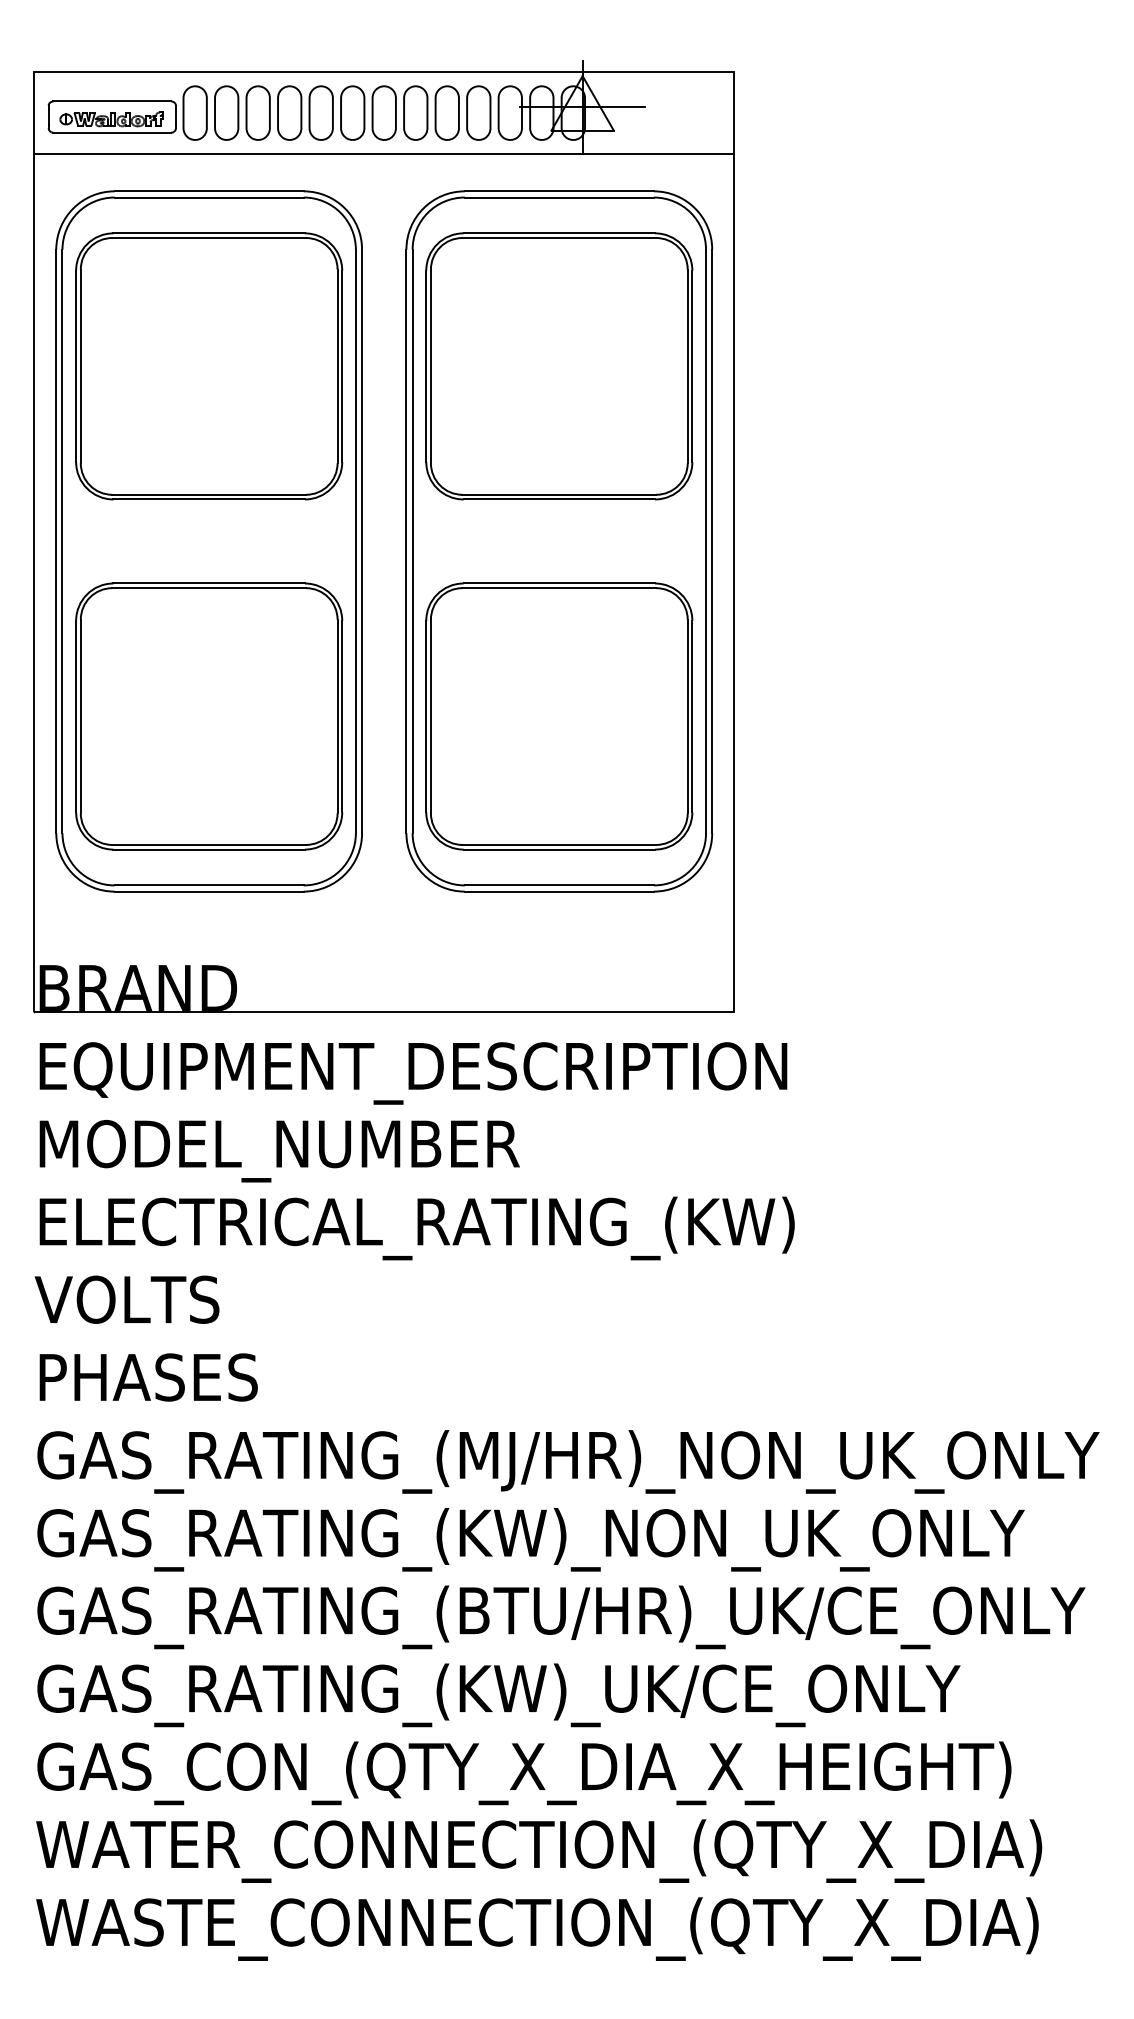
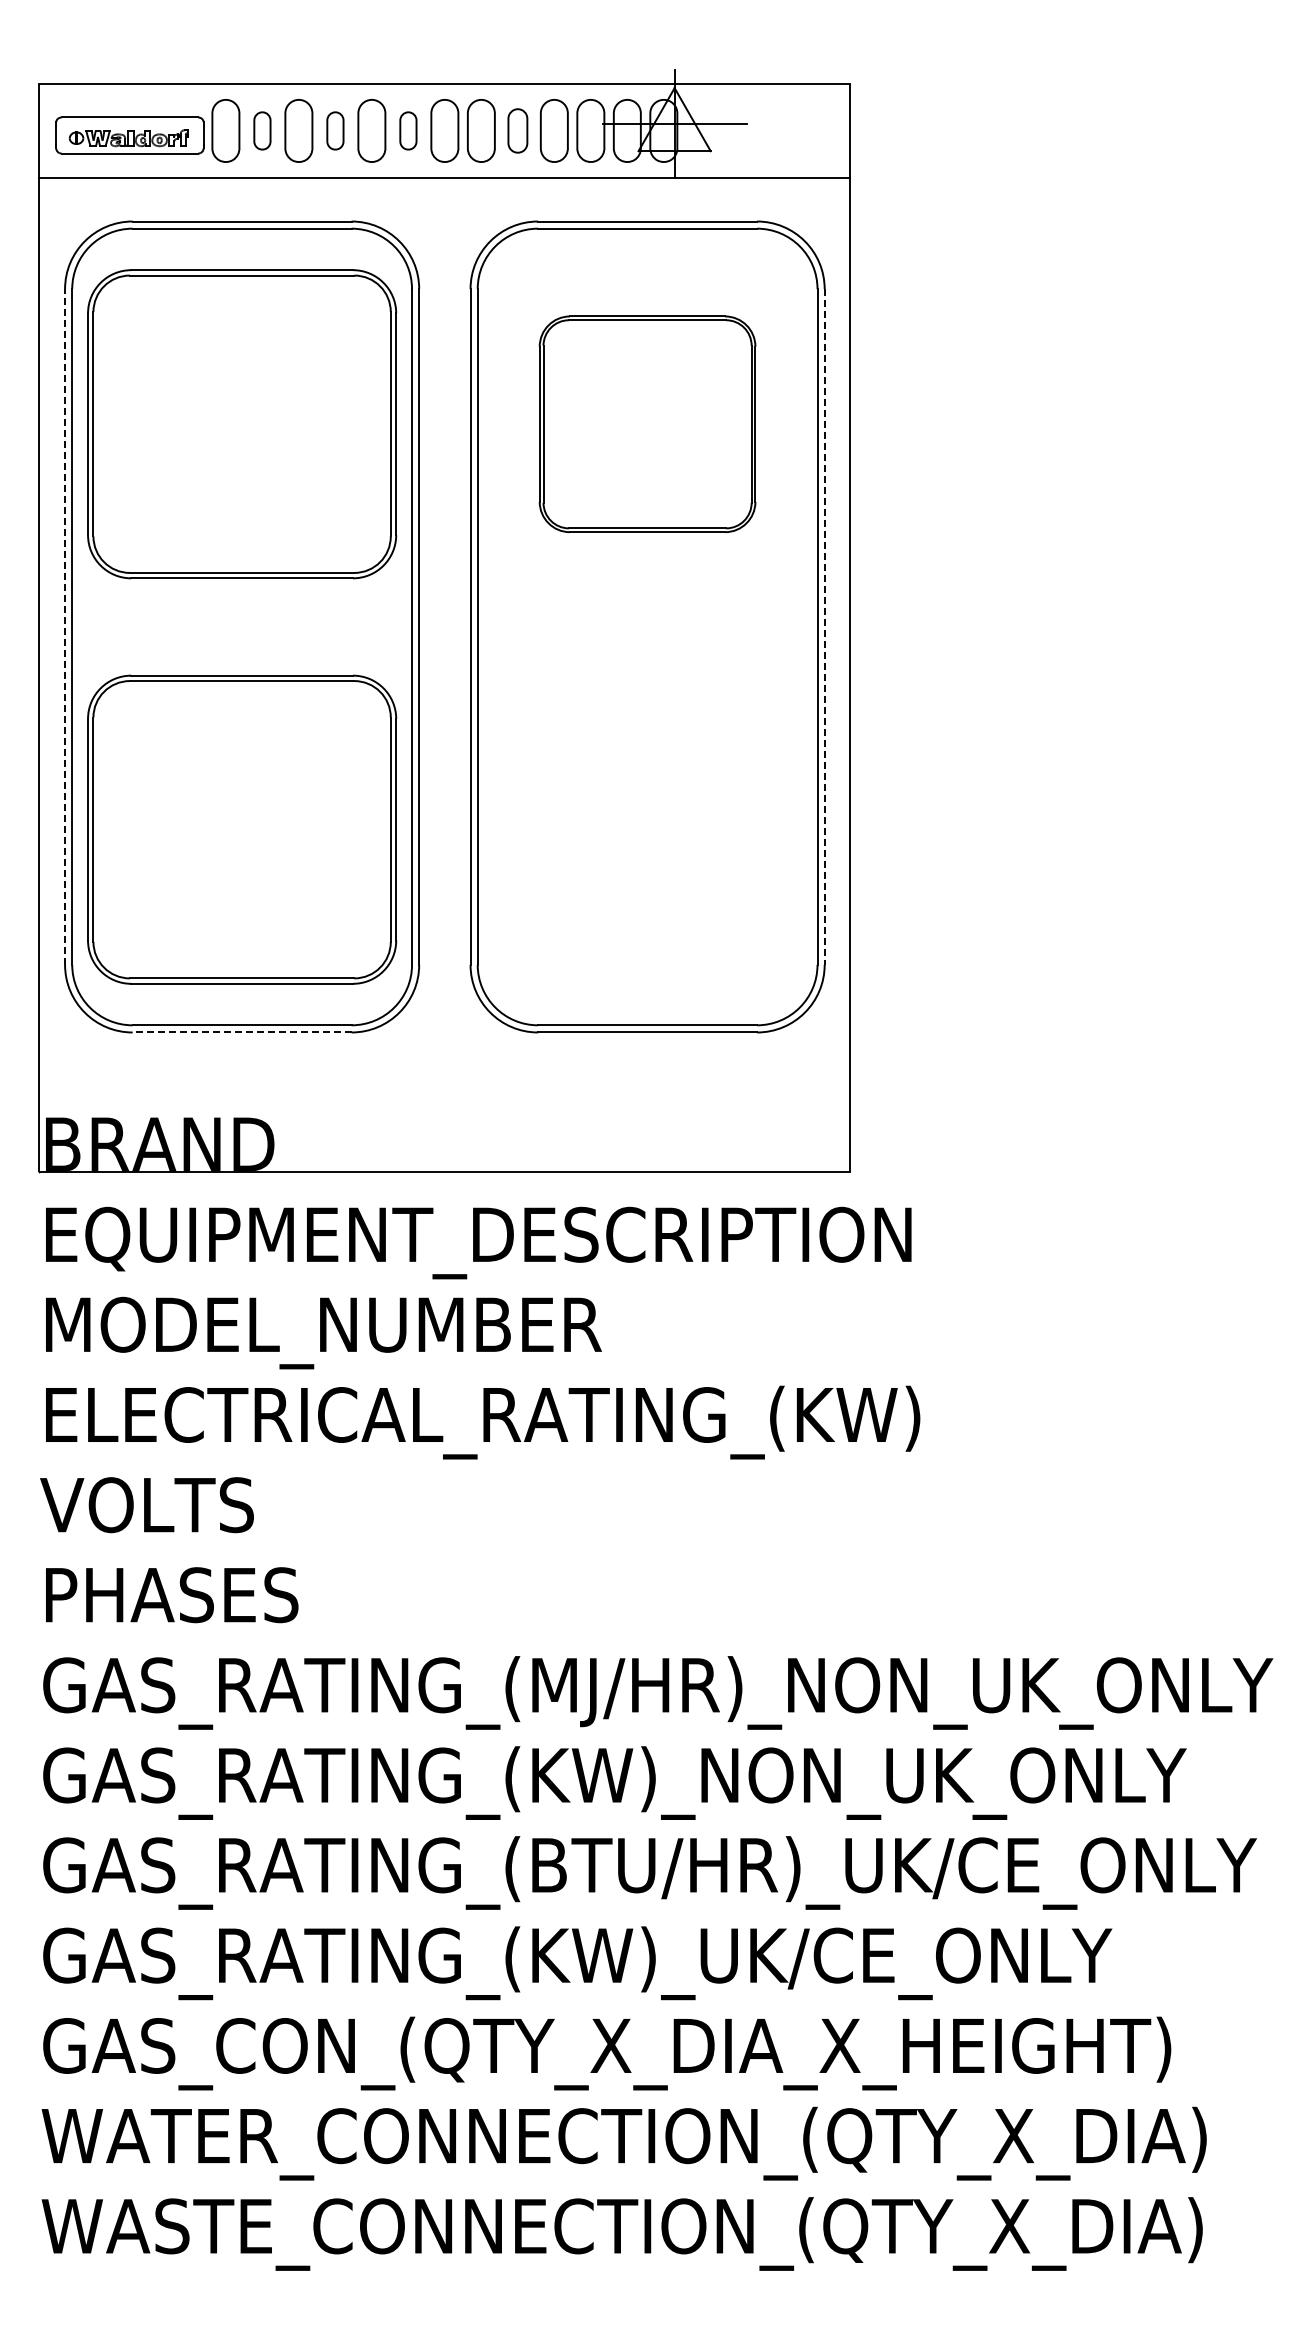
part: (226, 112) -> (262, 130), size x0.6
part: (289, 112) -> (335, 130), size x0.6
part: (352, 112) -> (408, 130), size x0.6
part: (446, 112) -> (517, 130), size x0.7
part: (559, 366) -> (647, 424), size x0.7
line: (56, 541) -> (65, 627), solid -> dashed
line: (712, 541) -> (824, 627), solid -> dashed
part: (559, 716) -> (647, 829), removed
line: (208, 891) -> (241, 1032), solid -> dashed

